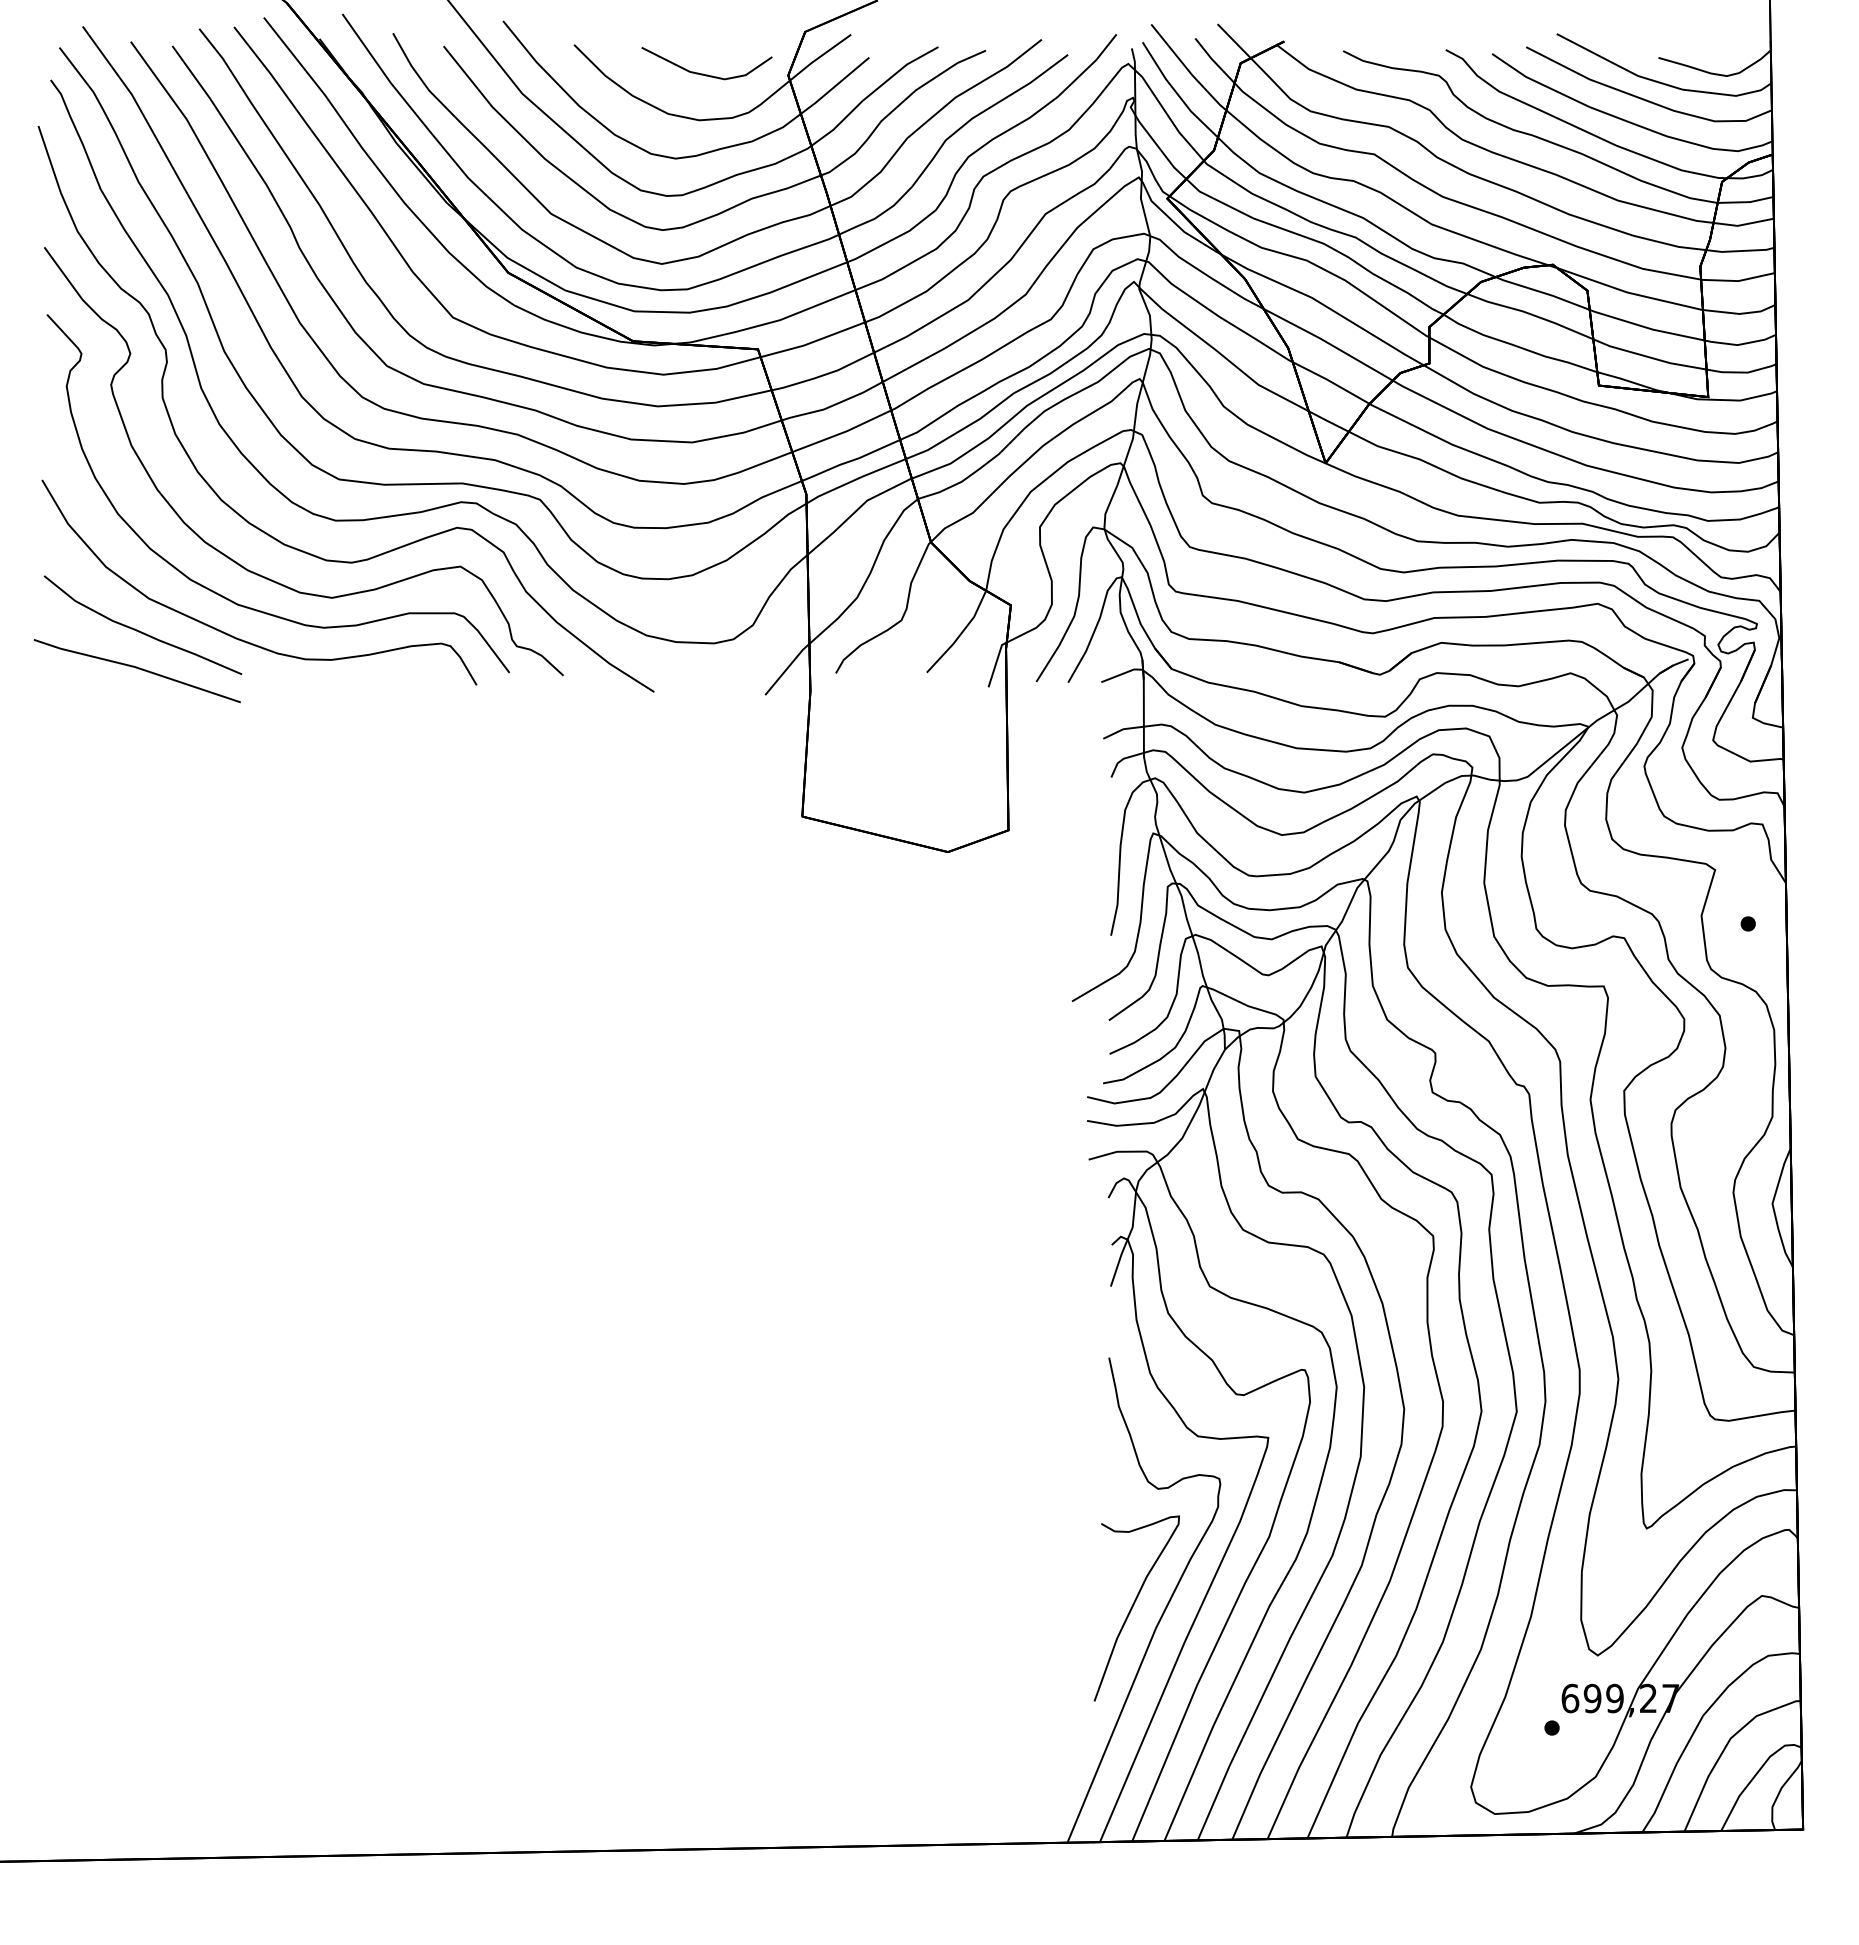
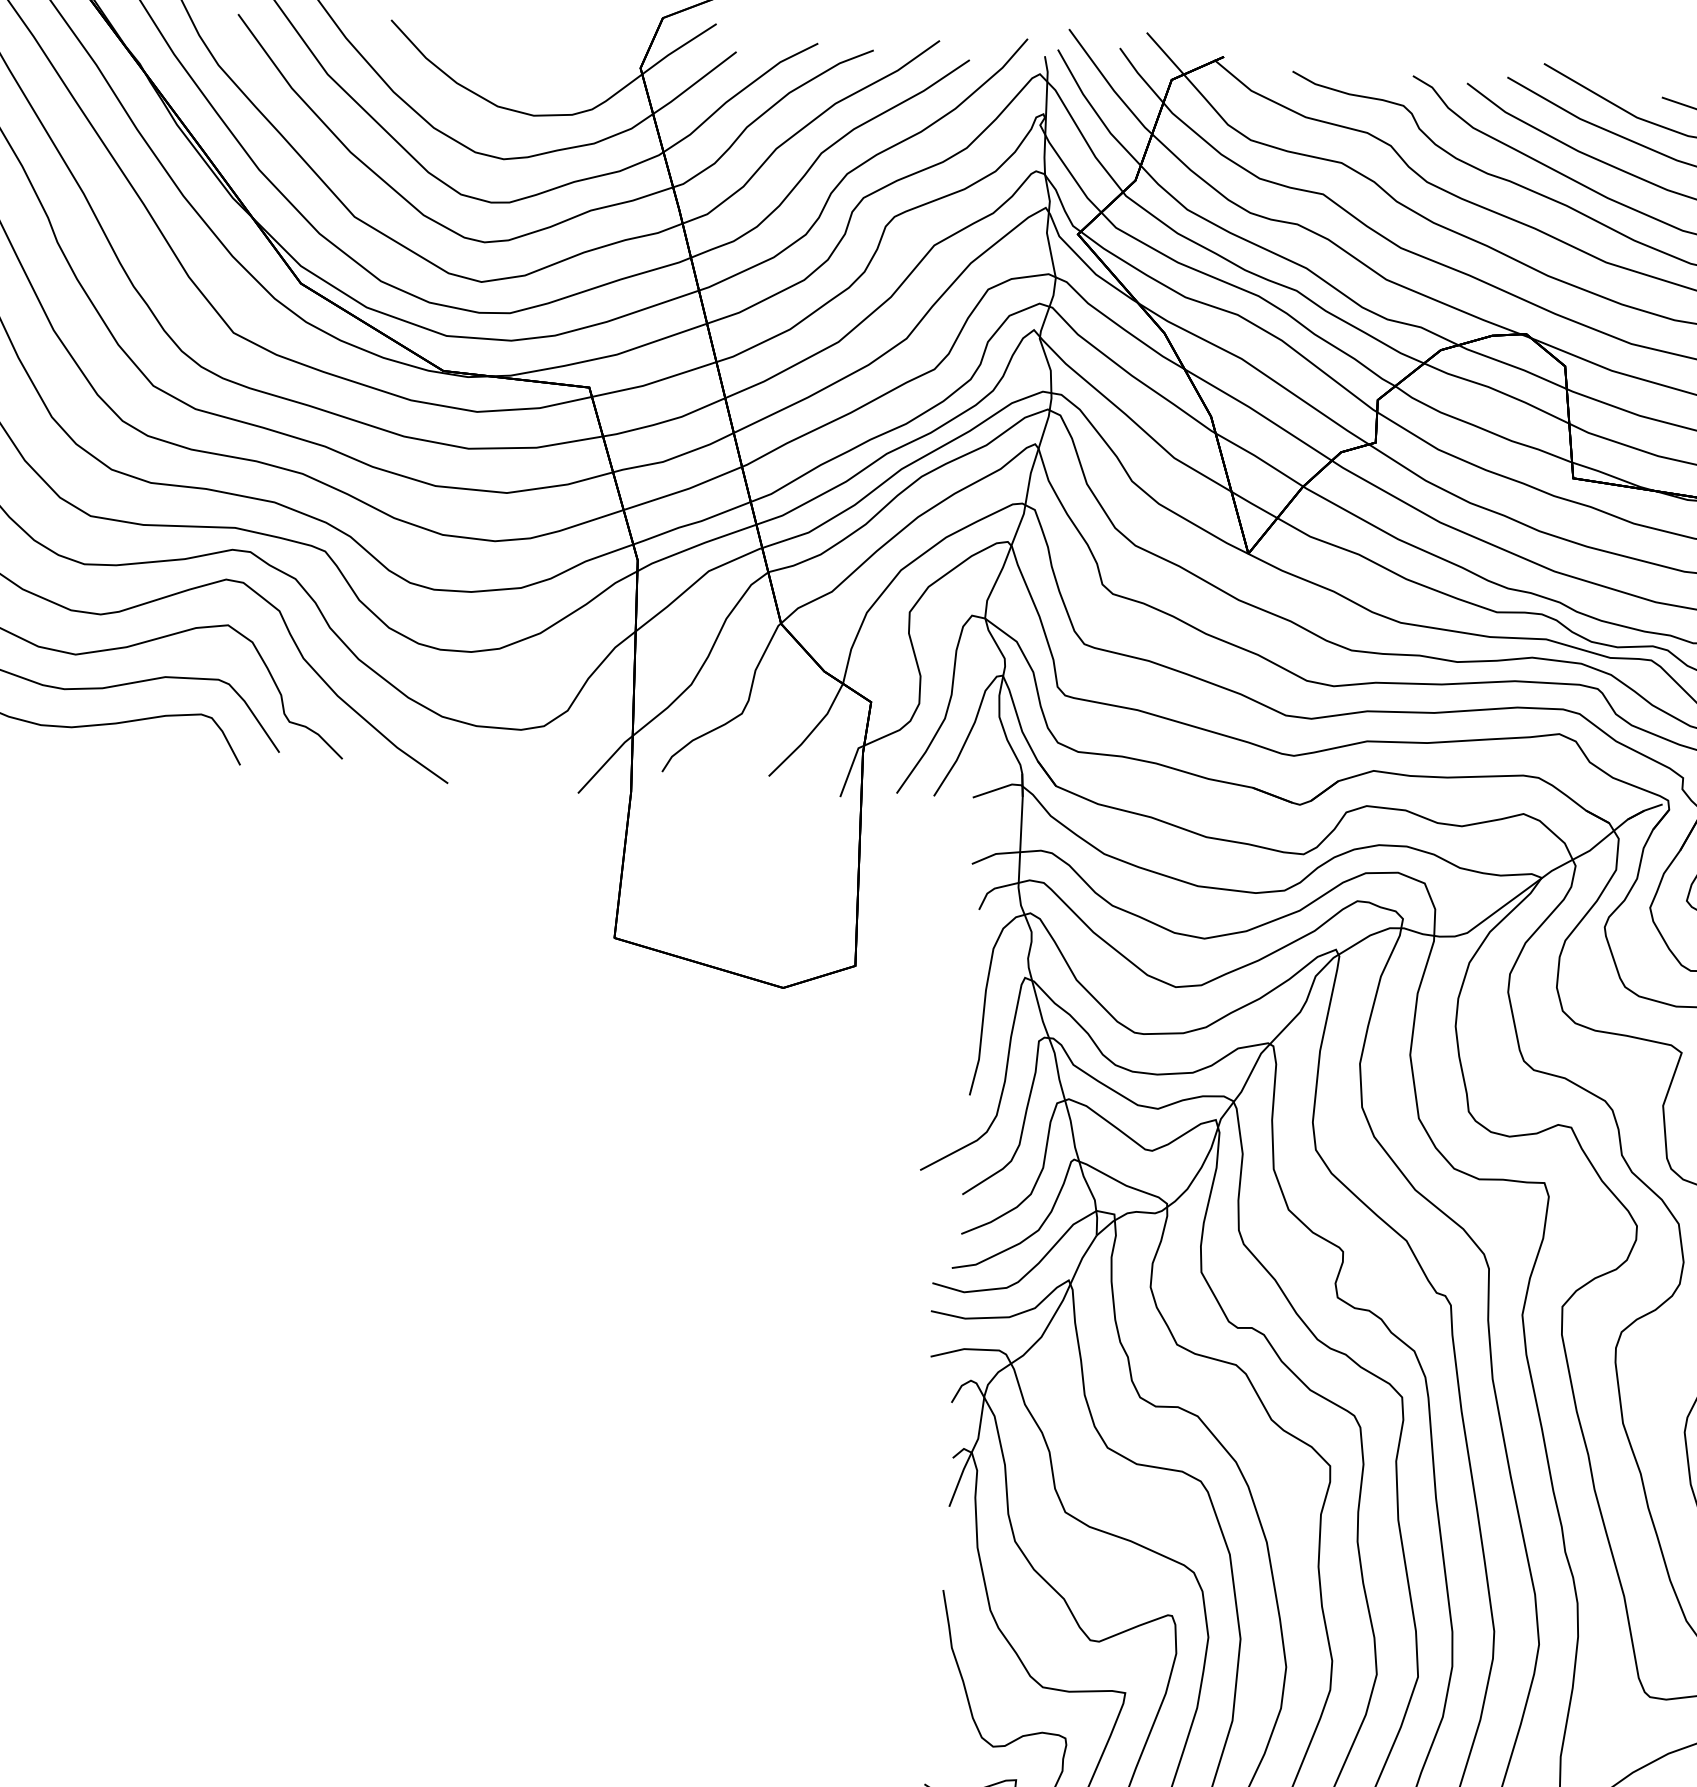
line: (703, 73) -> (541, 61), removed

